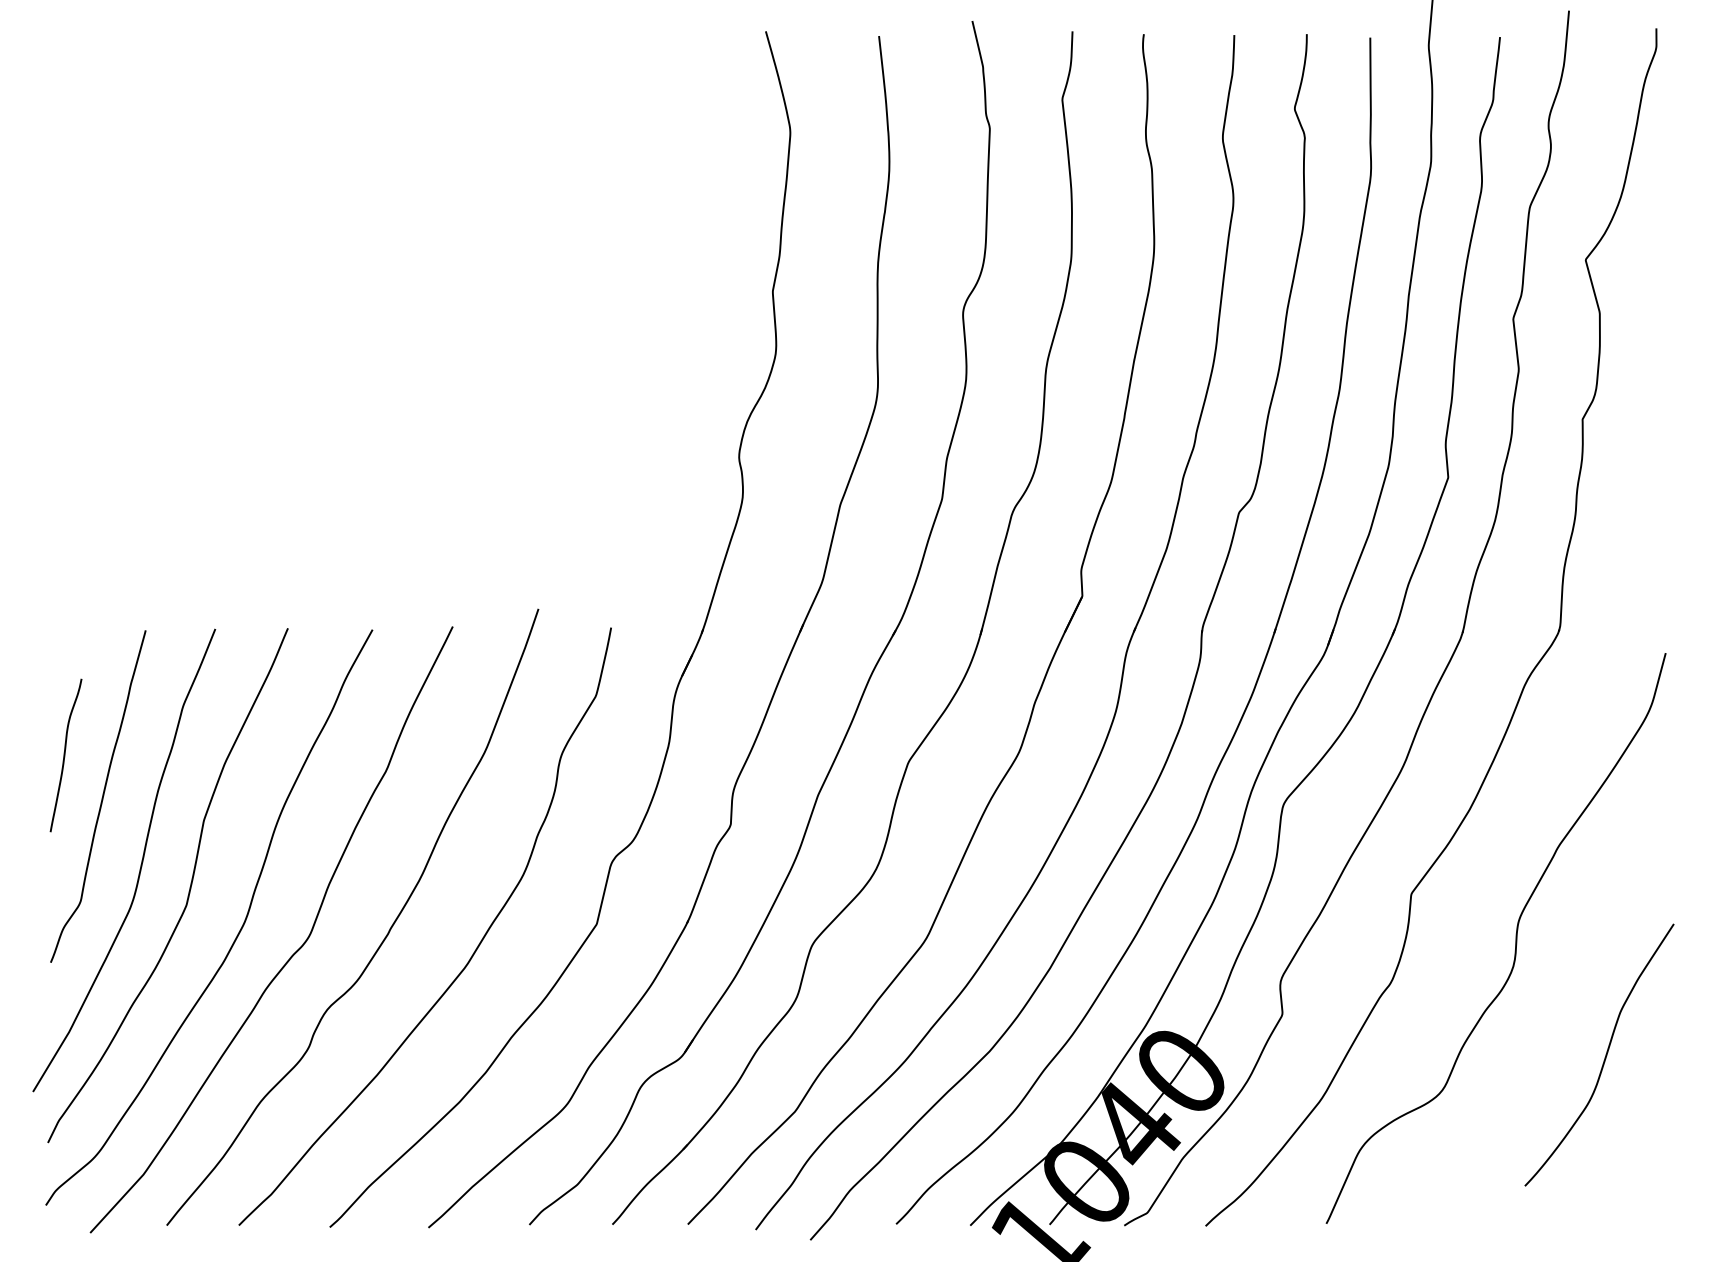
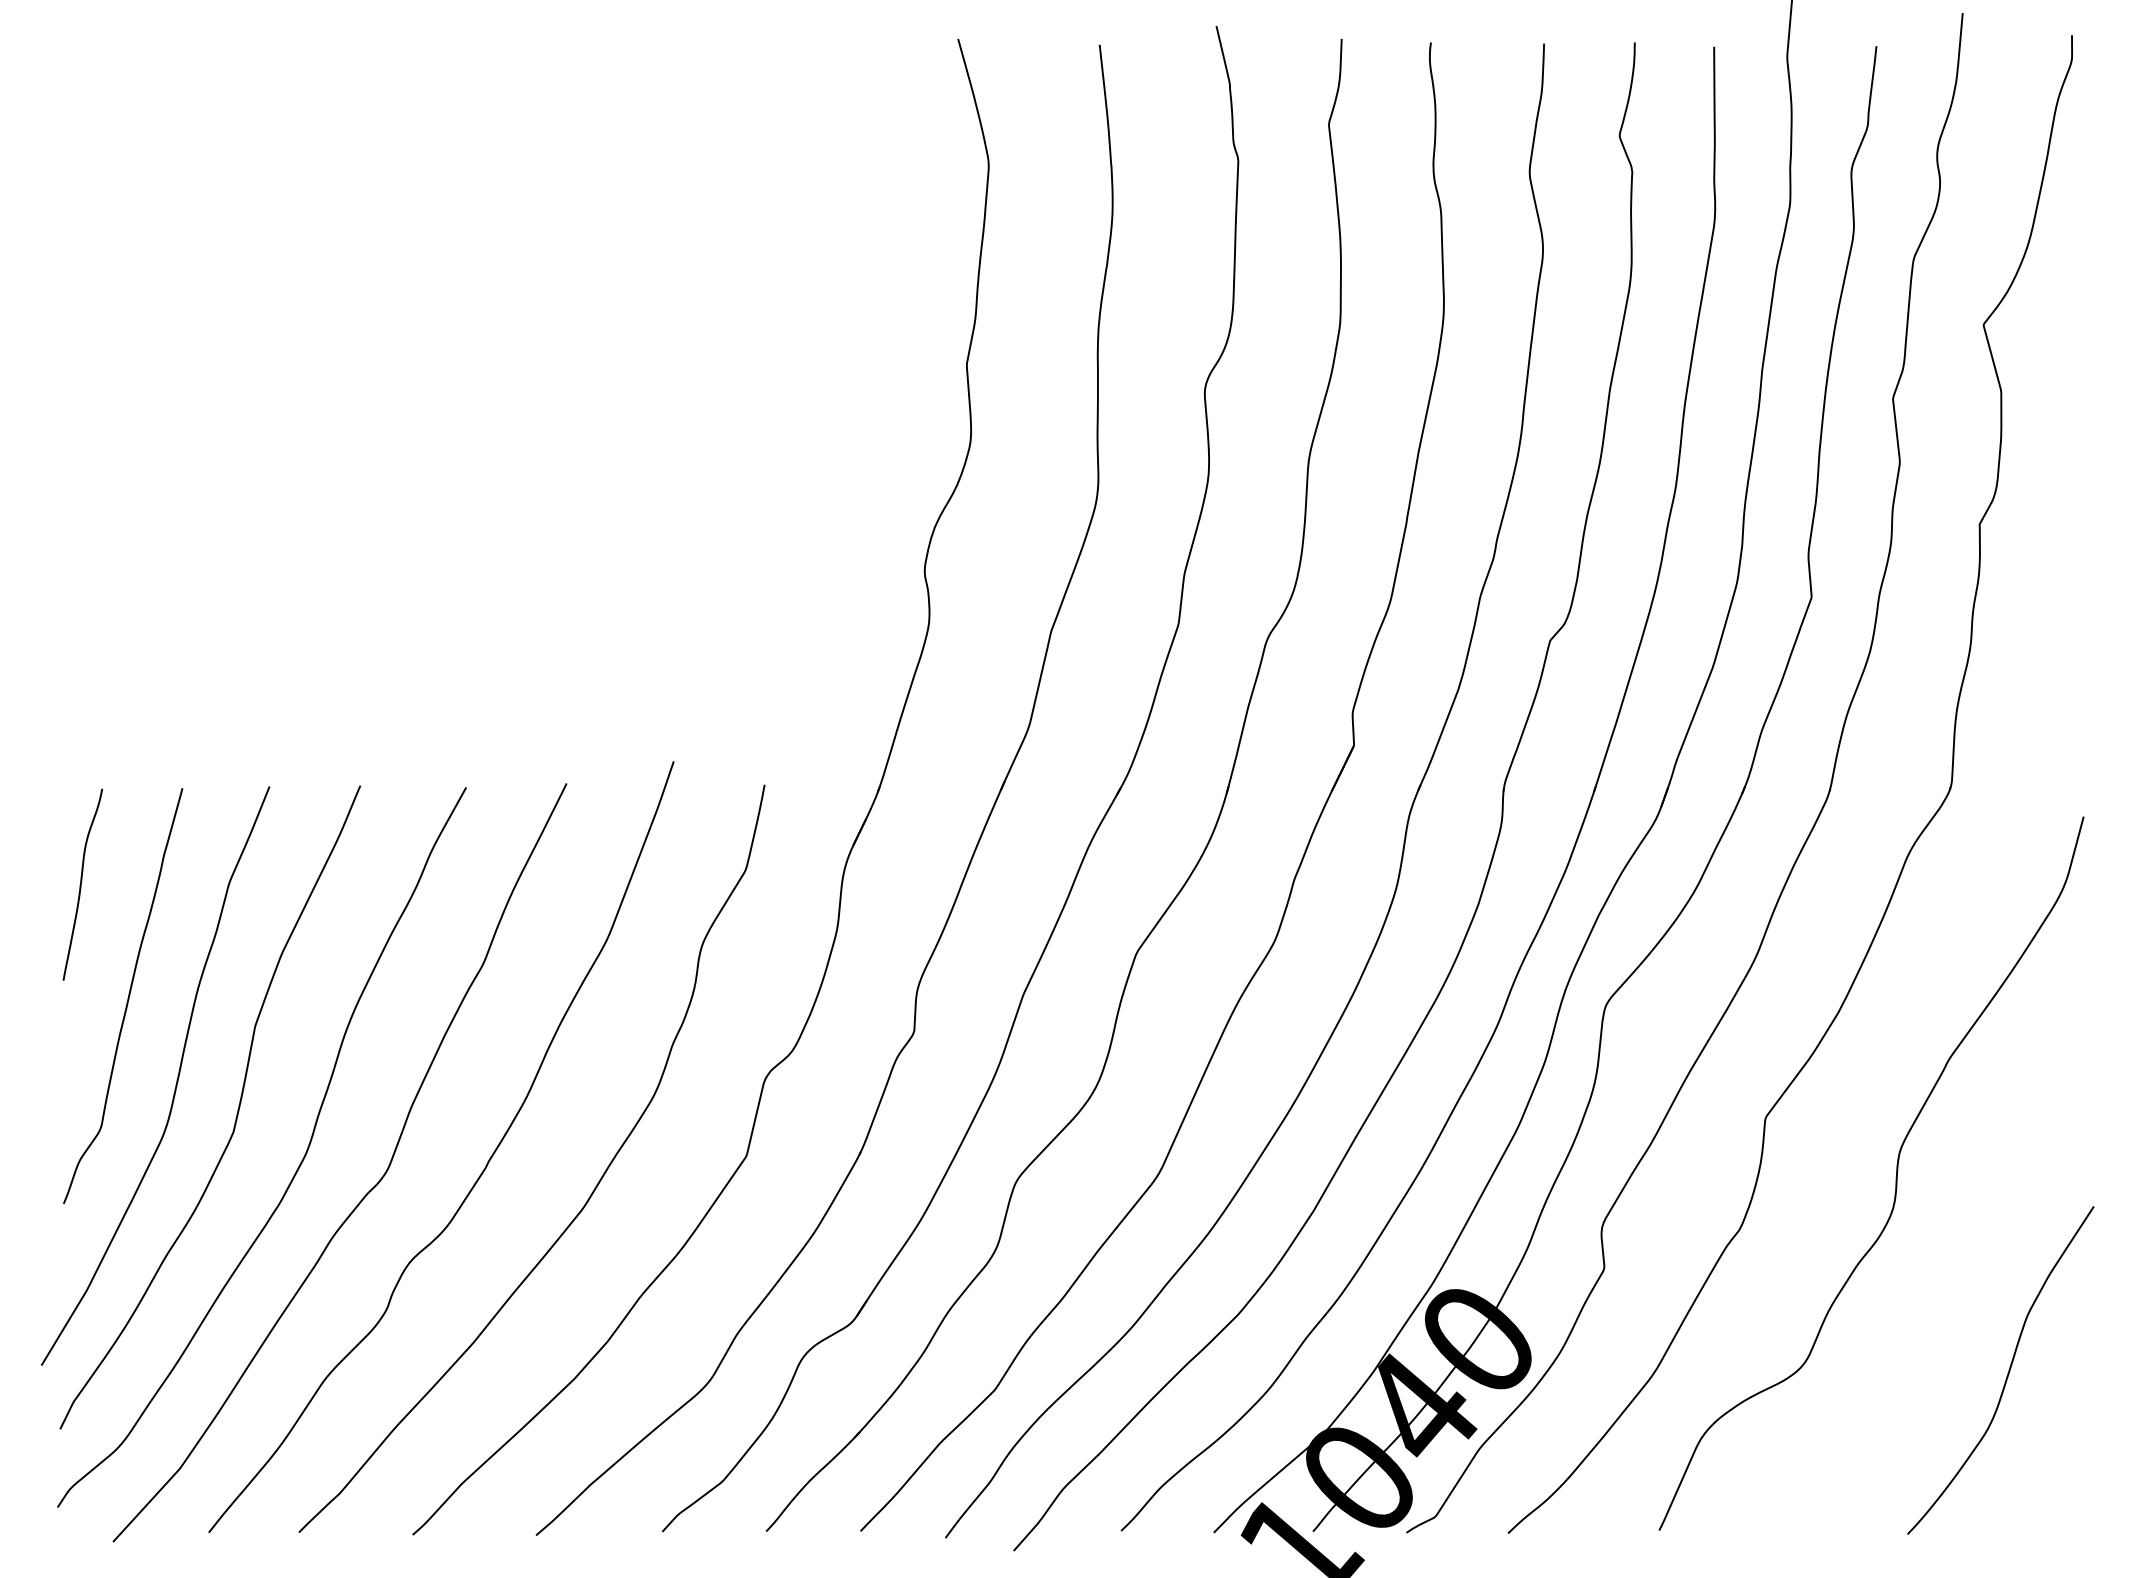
curve: (64, 755) -> (81, 884), moved
curve: (1604, 1057) -> (2007, 1373), moved

